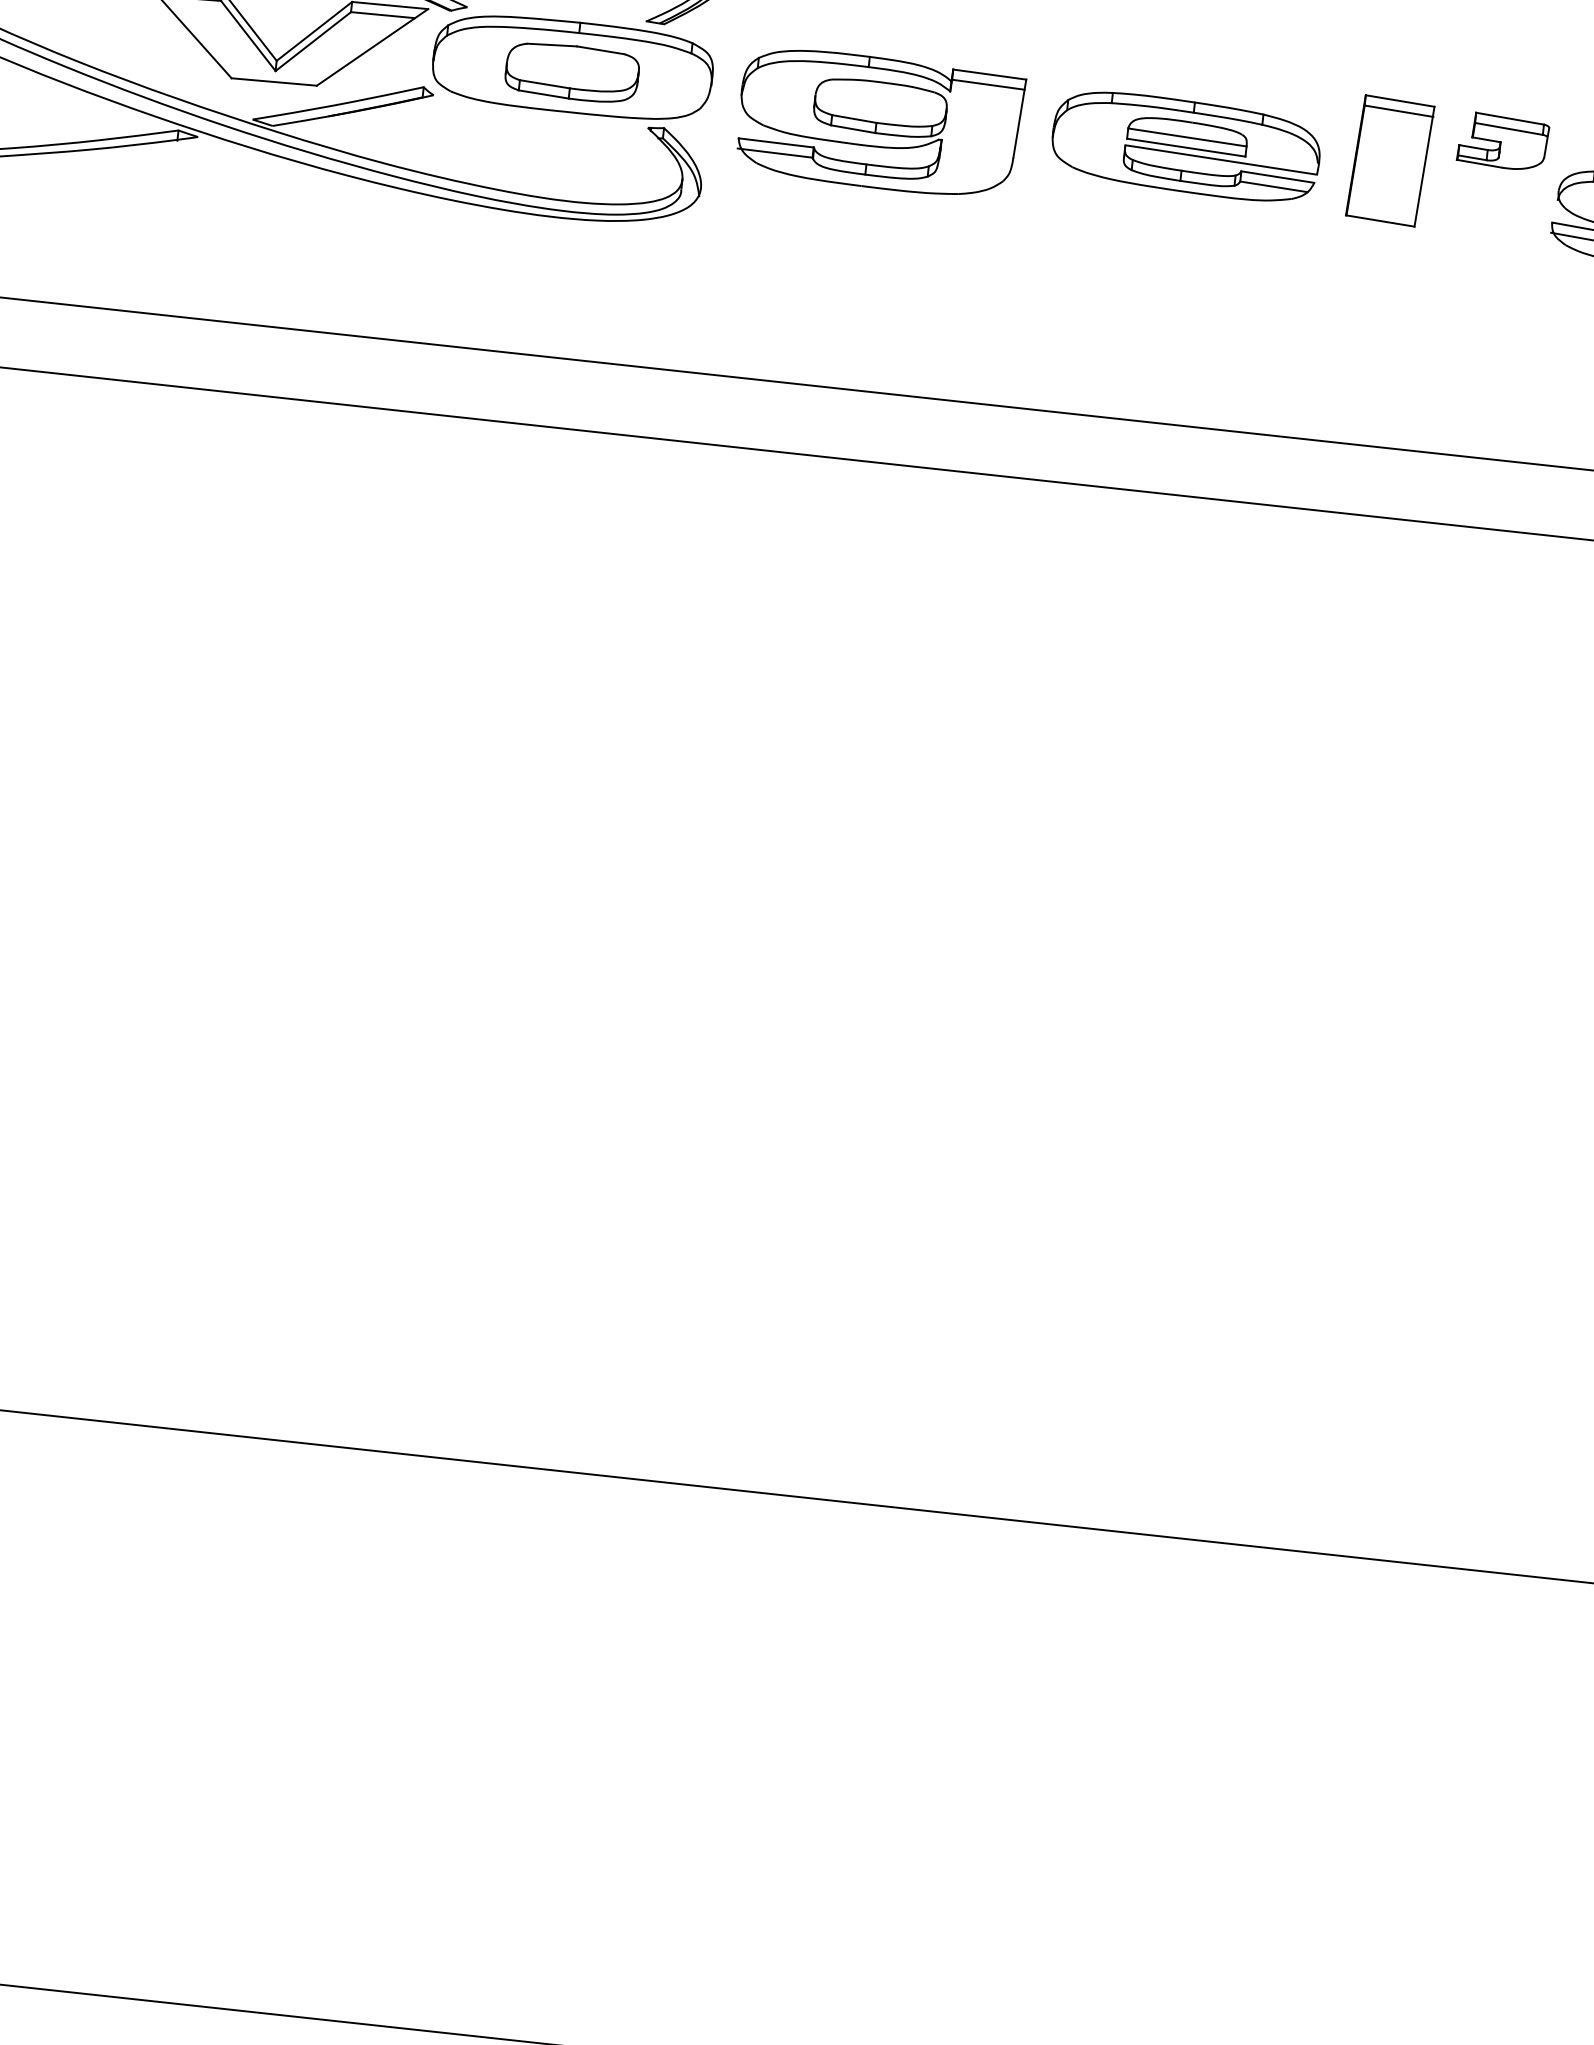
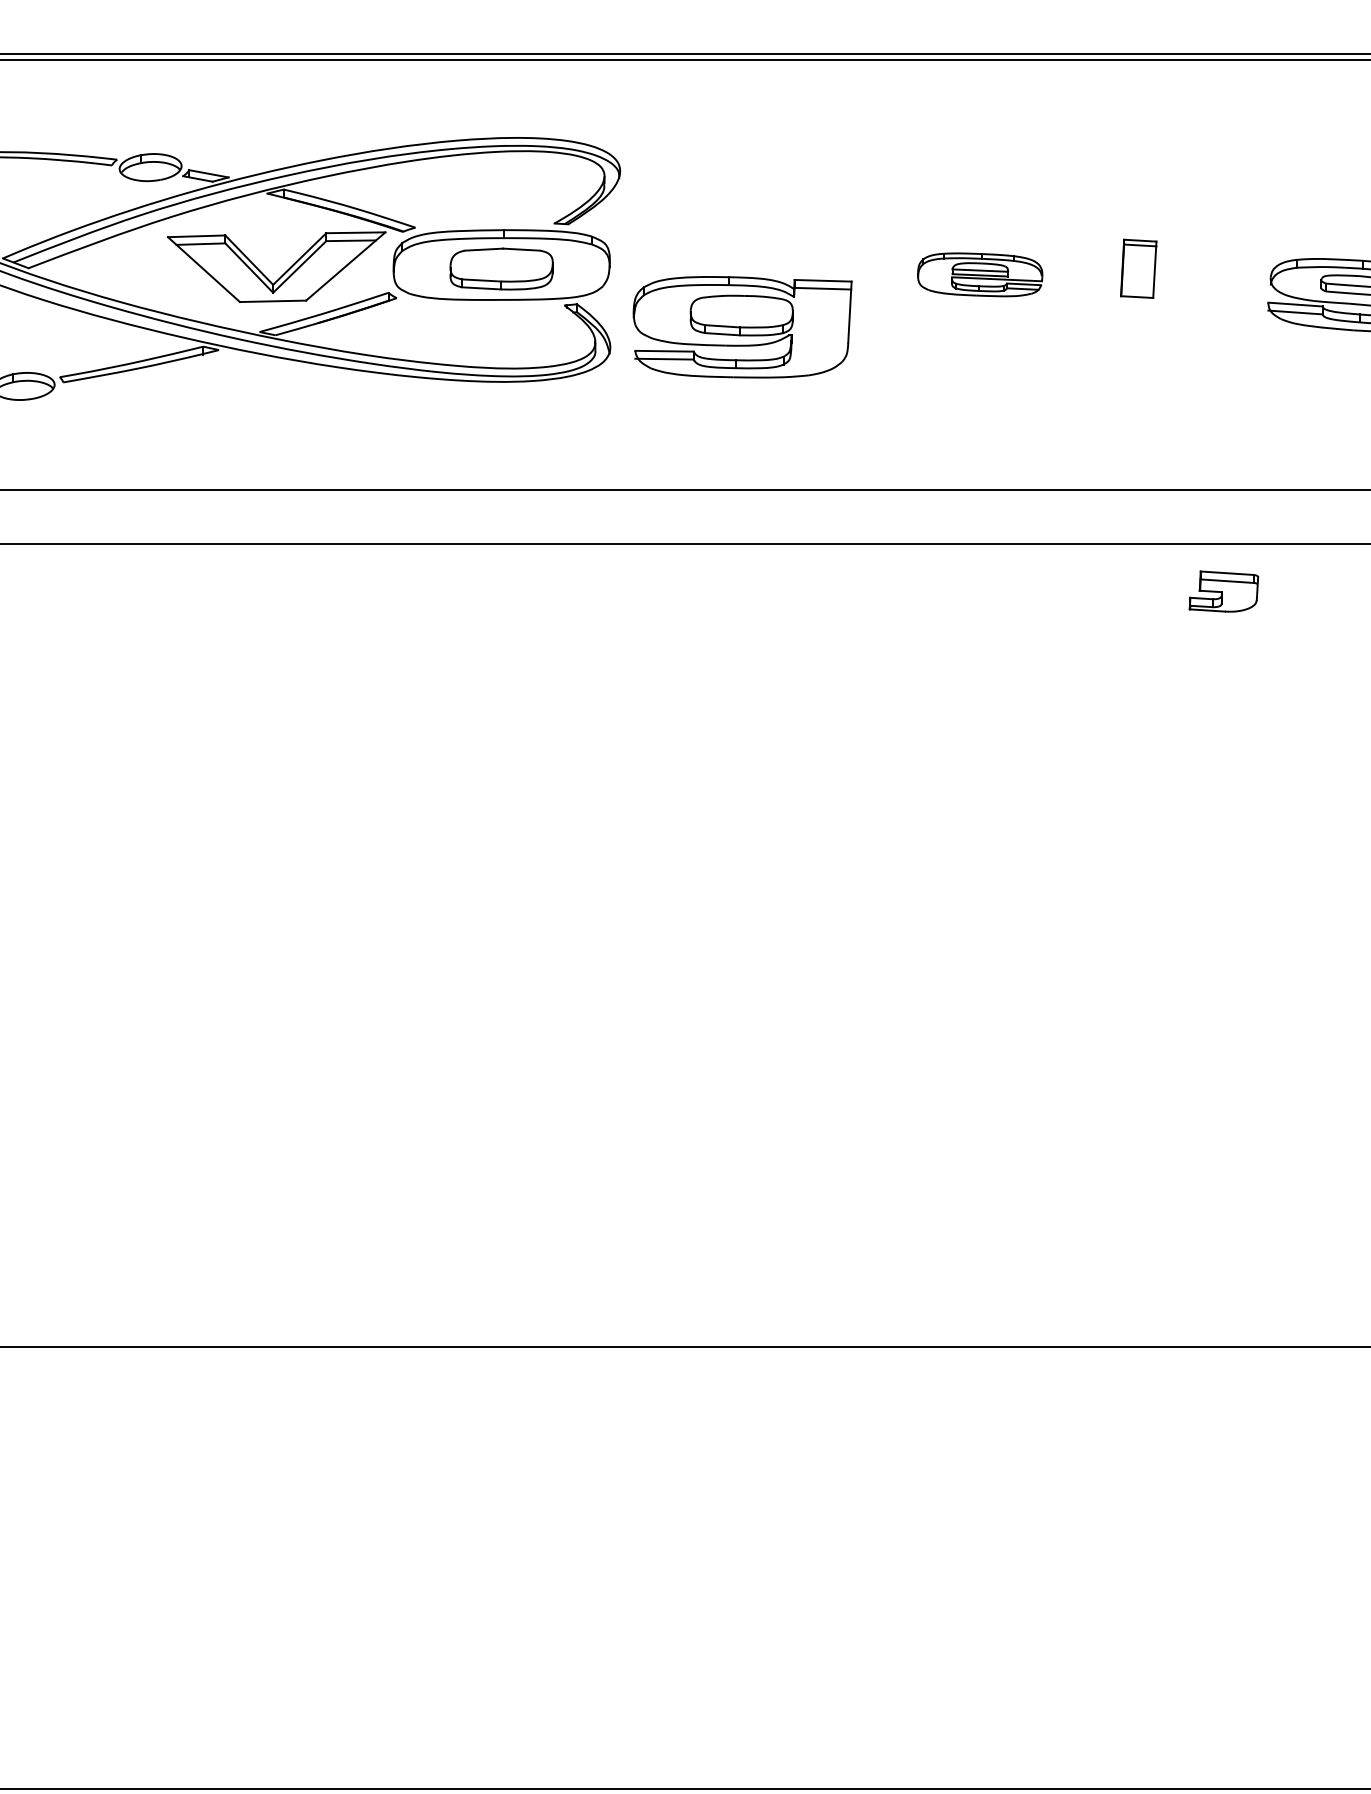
part: (879, 123) -> (742, 327), moved
part: (1502, 141) -> (1223, 591), moved
part: (1185, 146) -> (979, 274), size x0.6
part: (1390, 160) -> (1138, 268), size x0.6

